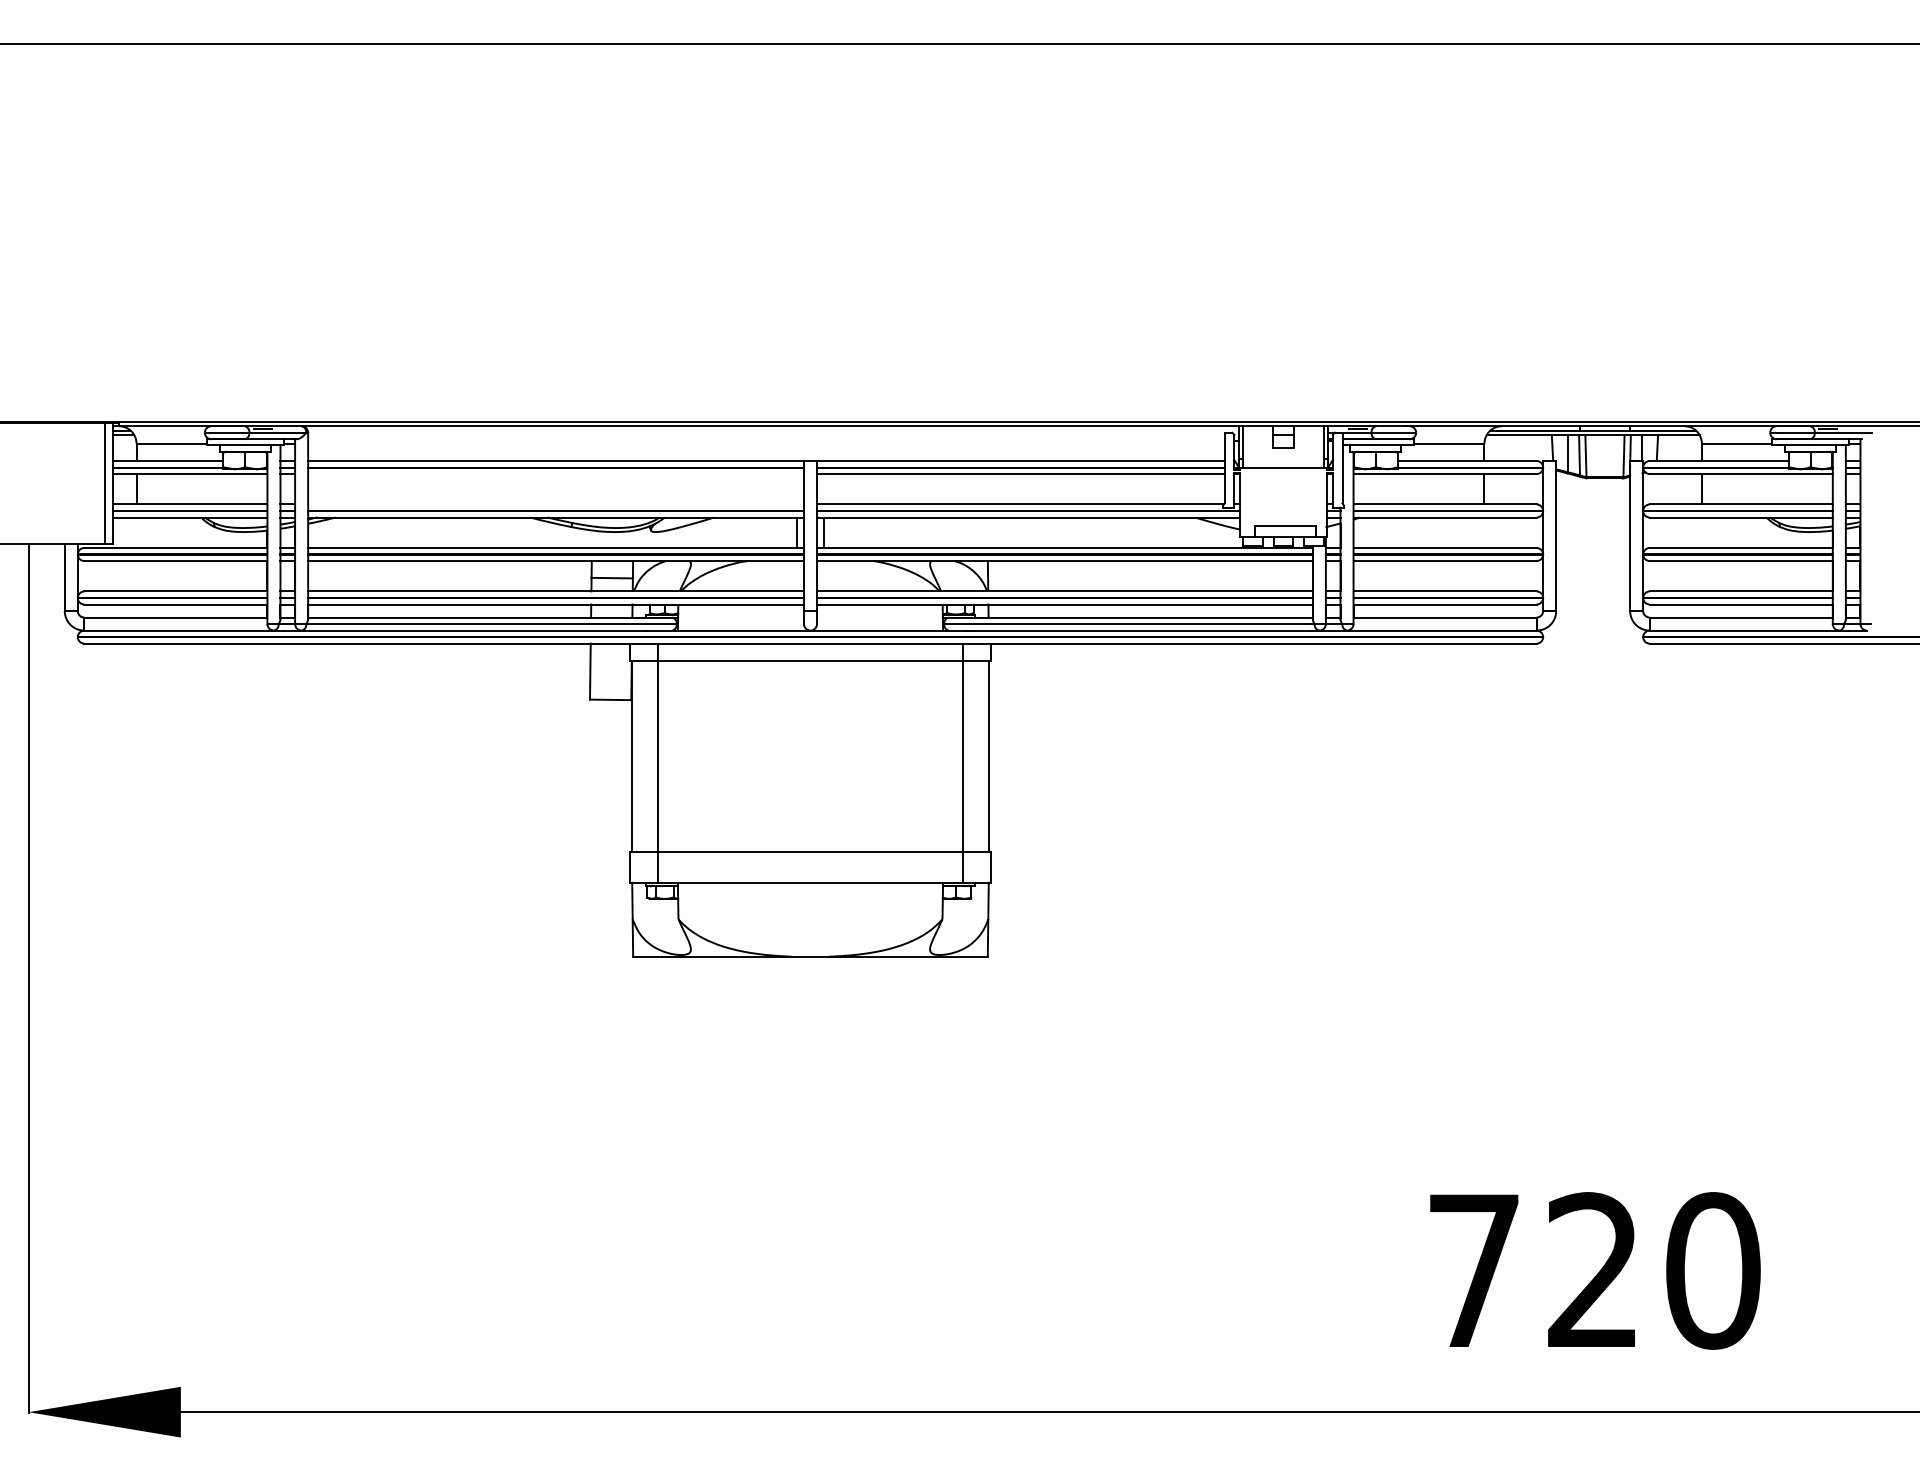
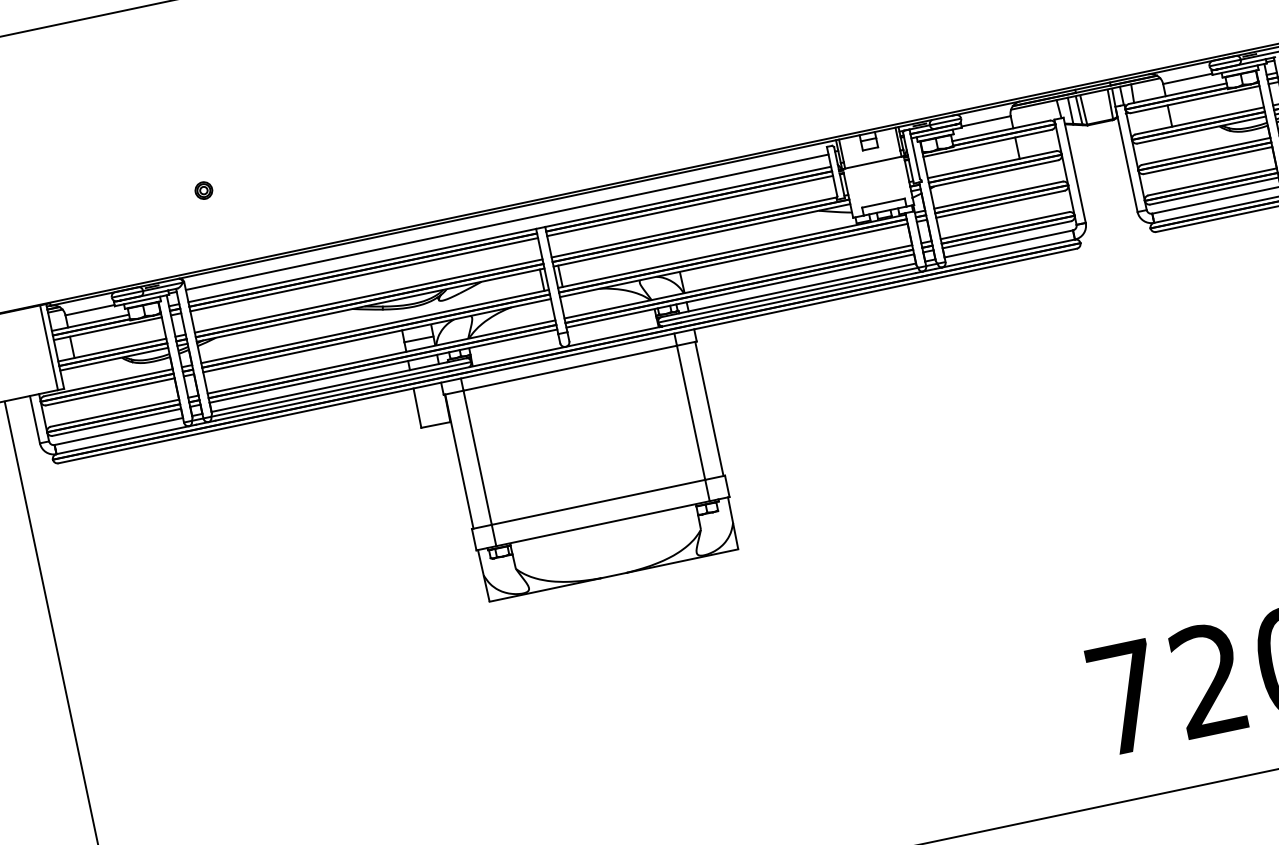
part: (360, 312) -> (203, 190), added
line: (766, 443) -> (507, 222), added
line: (555, 474) -> (363, 275), added
line: (555, 504) -> (368, 296), added

